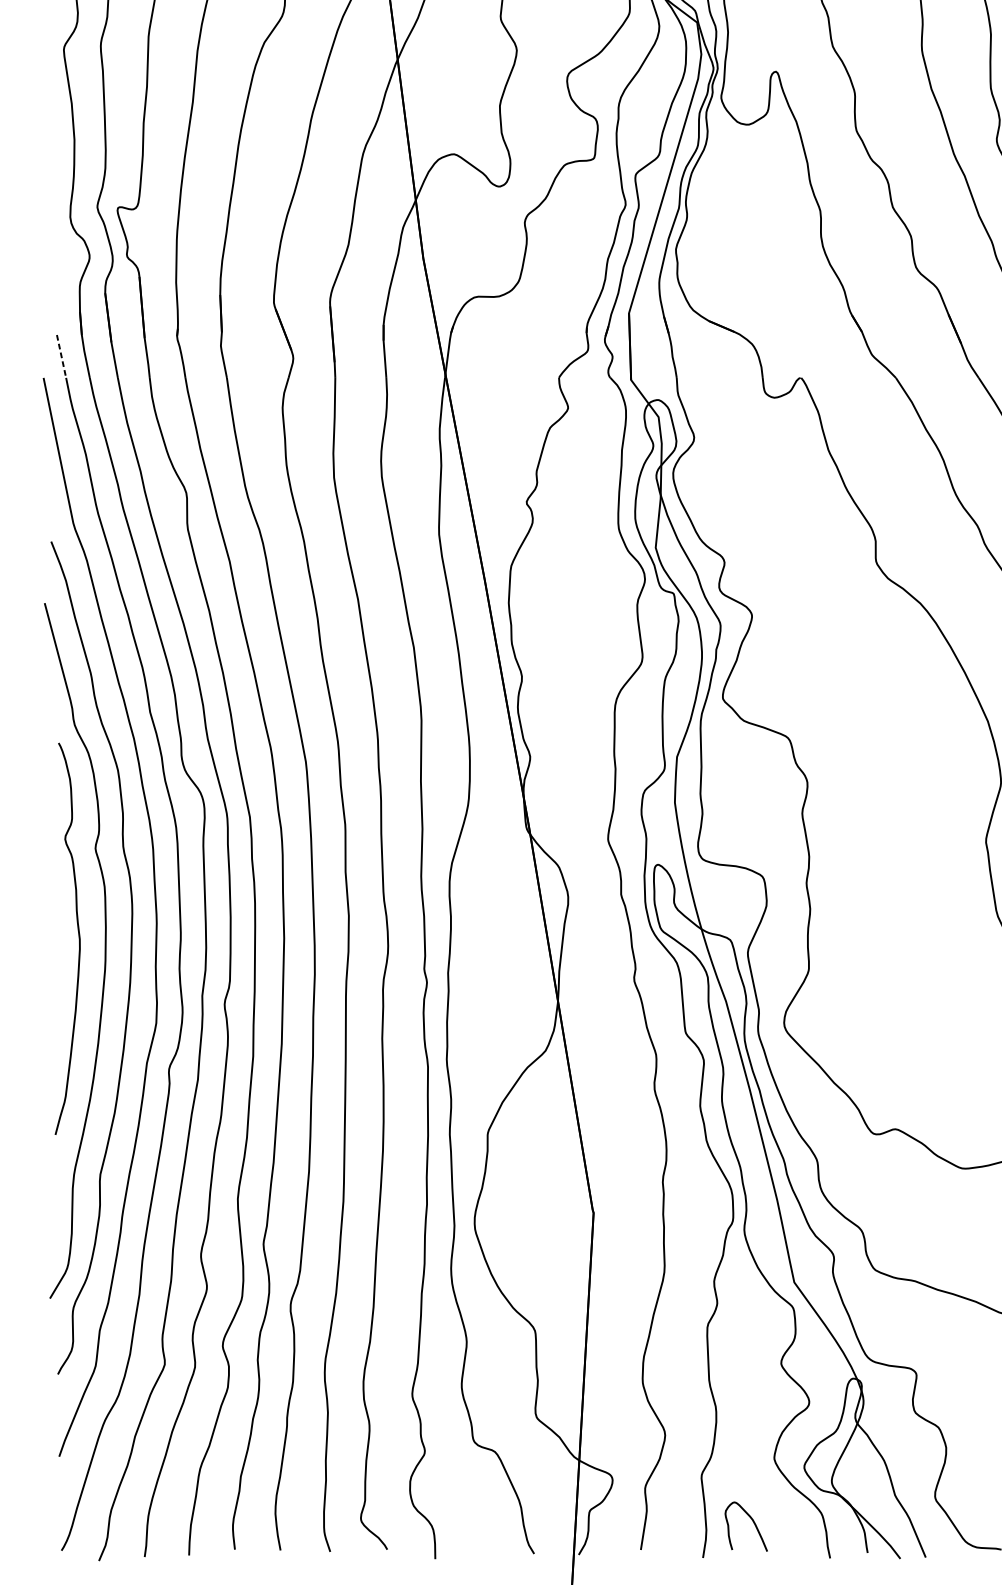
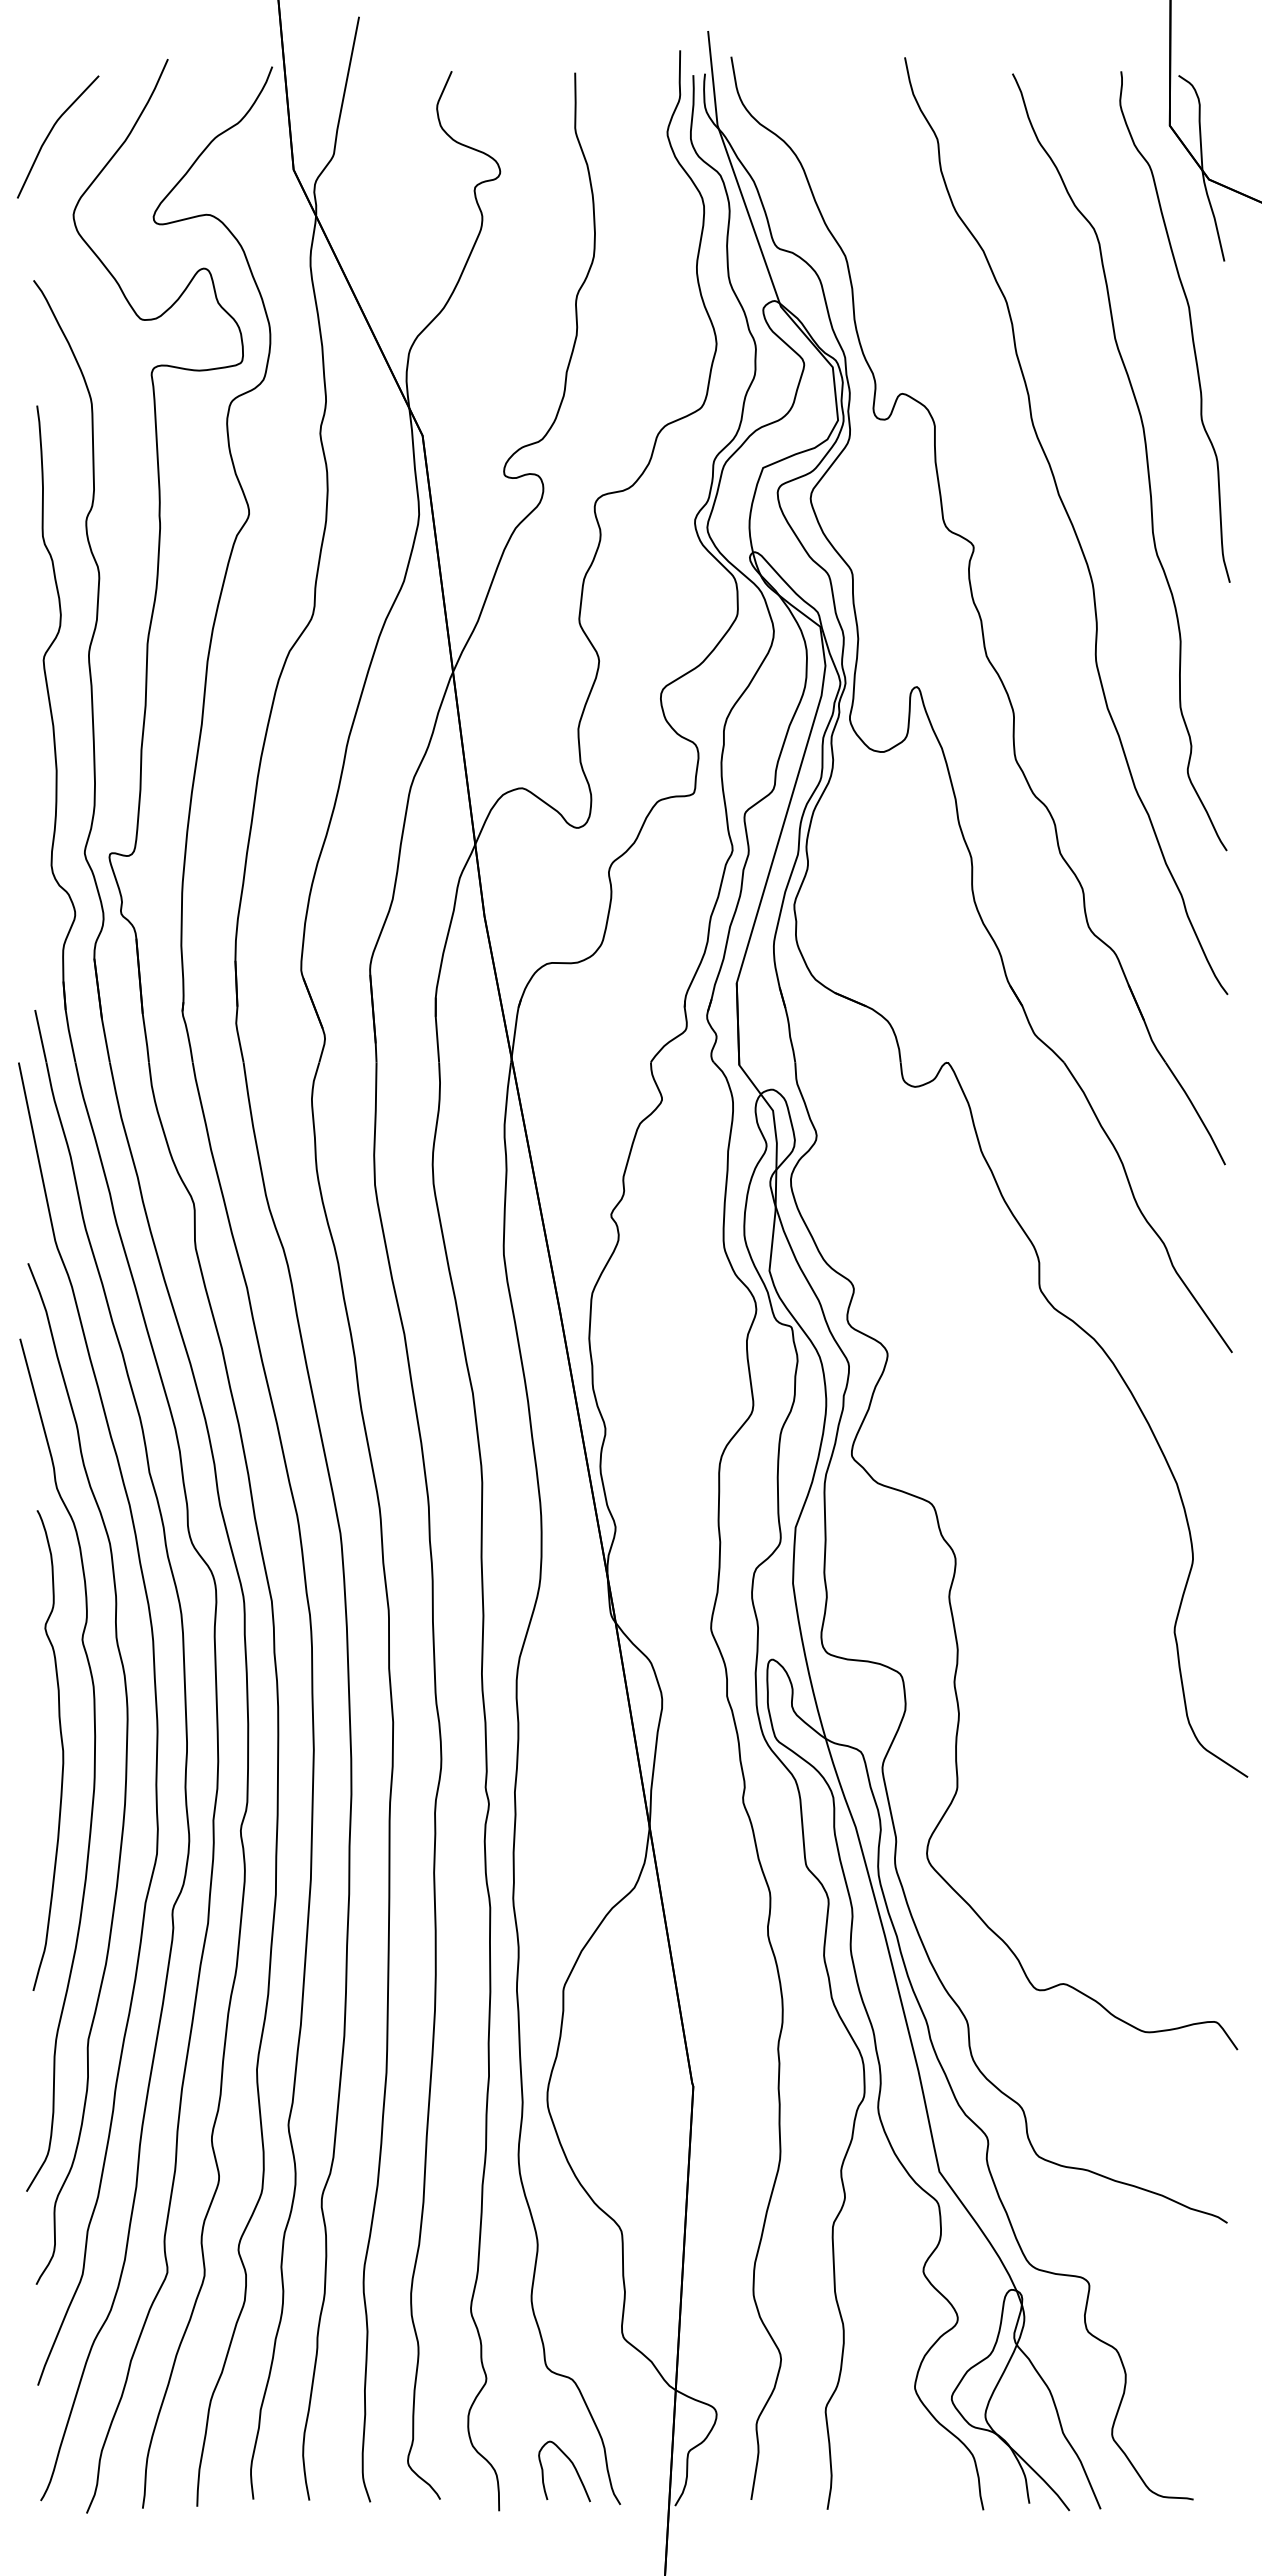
line: (61, 356) -> (40, 1036), dashed -> solid
curve: (753, 1523) -> (573, 2467), moved

